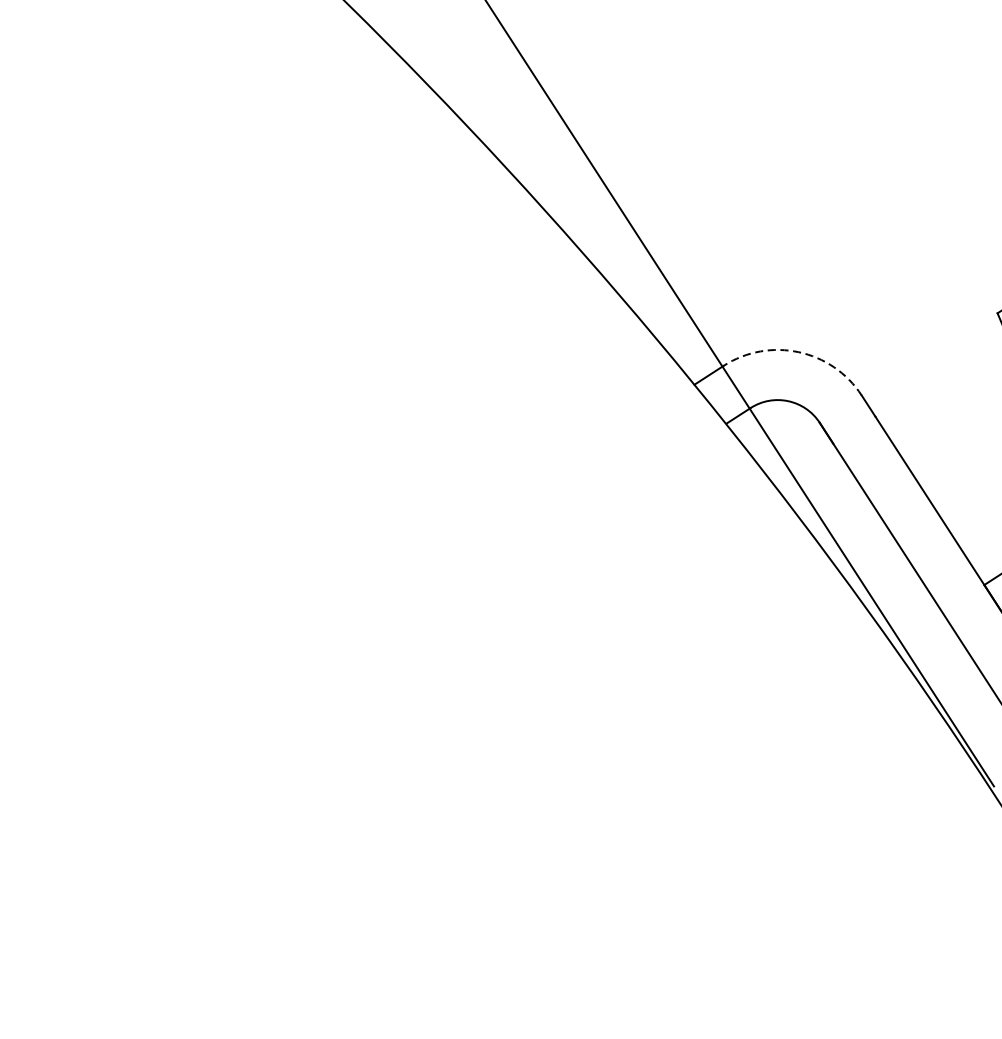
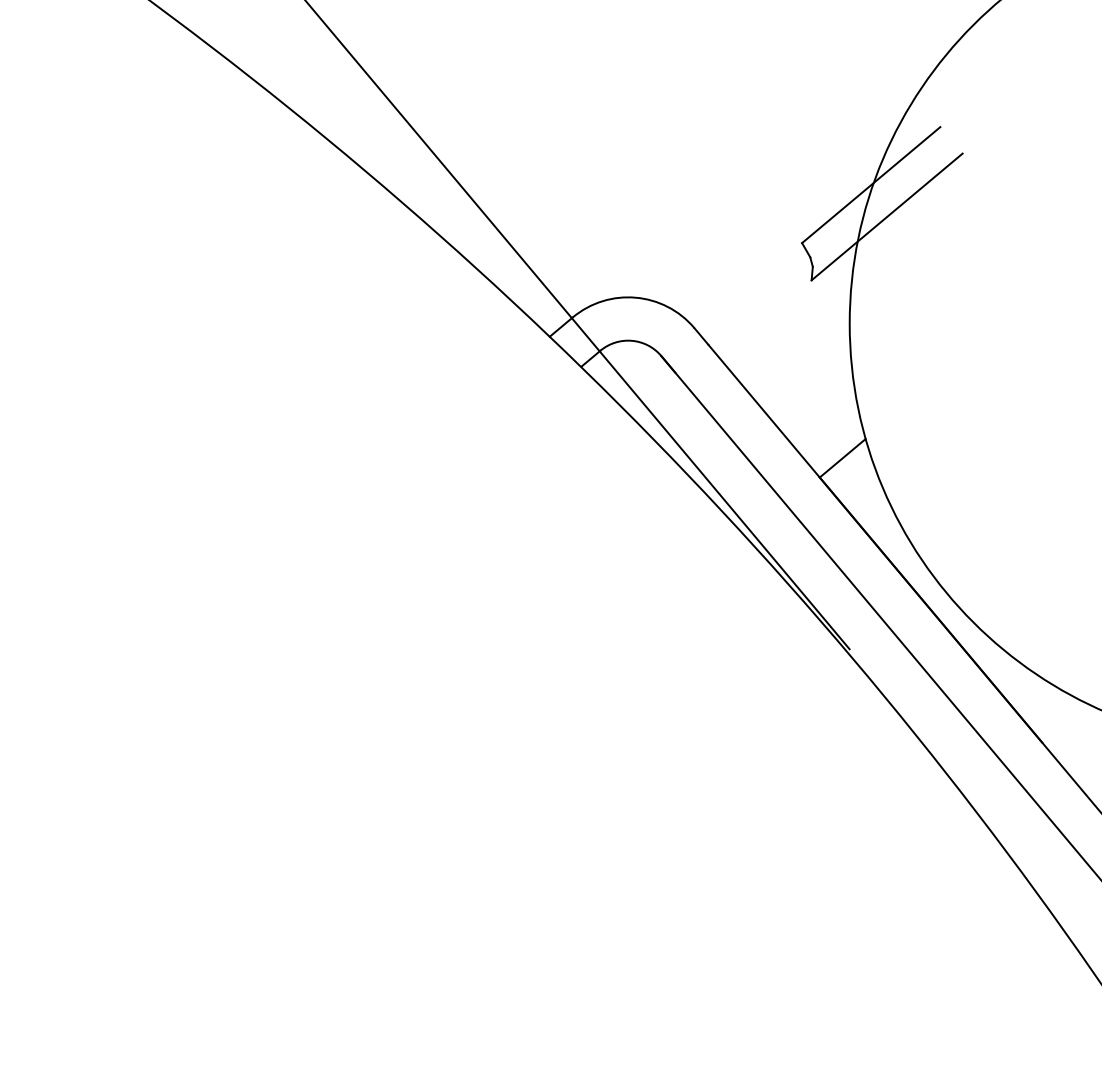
arc: (798, 351) -> (635, 297), dashed -> solid

